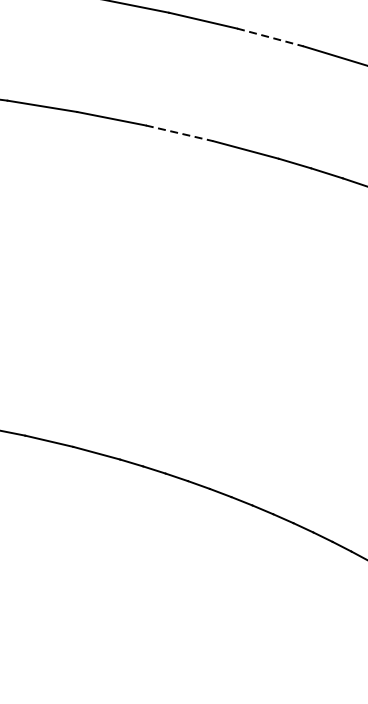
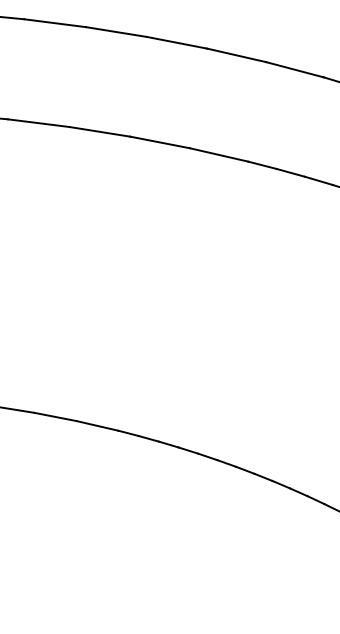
line: (271, 37) -> (237, 55), dashed -> solid
line: (180, 133) -> (160, 142), dashed -> solid

